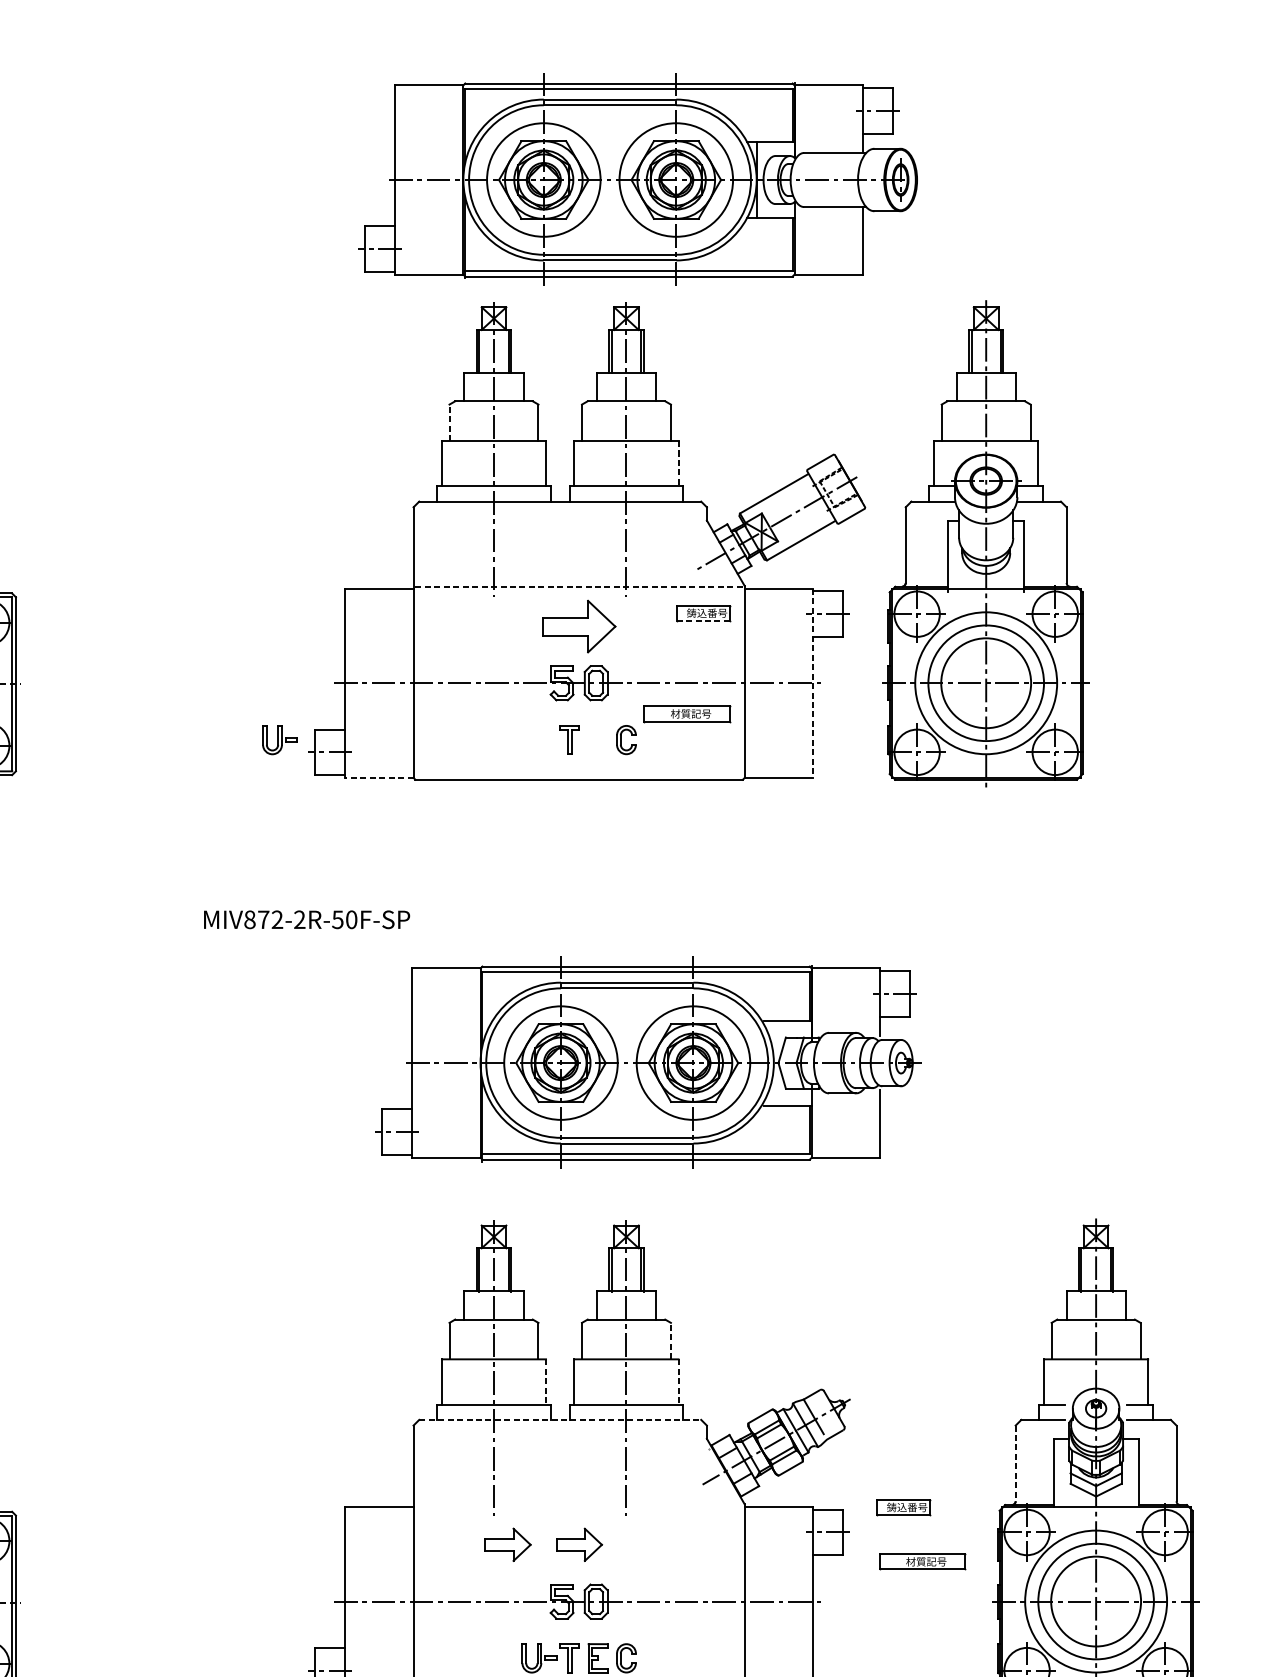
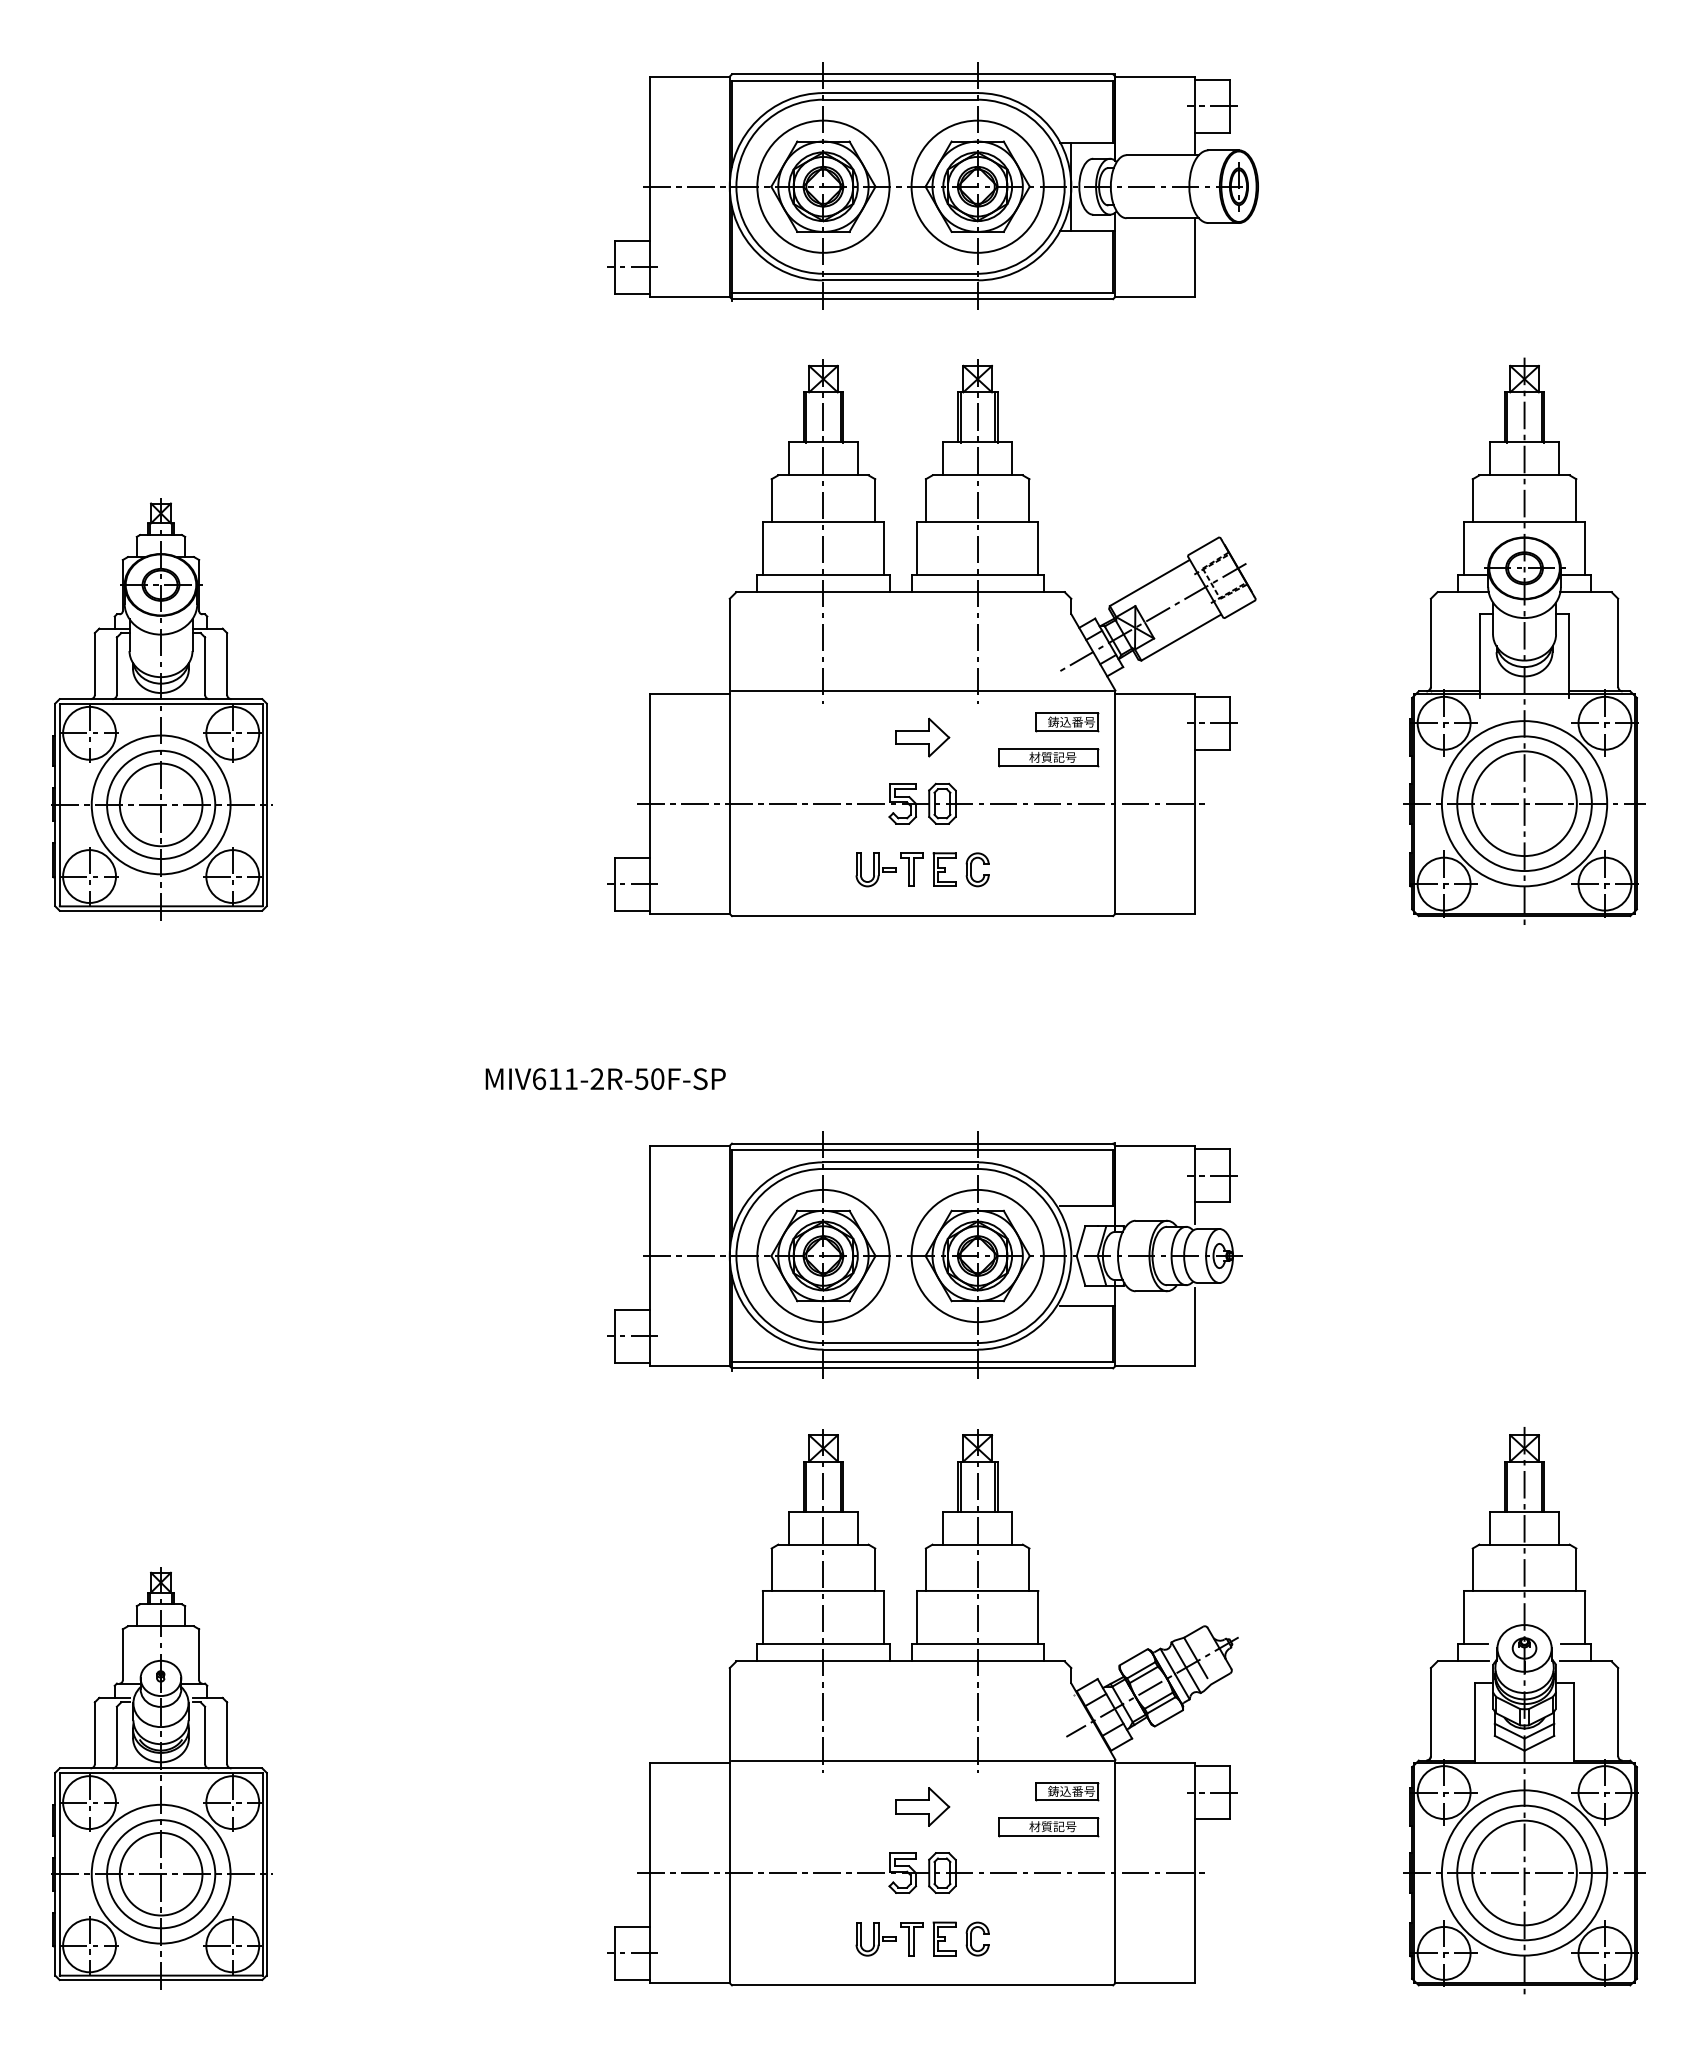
part: (637, 178) -> (932, 185), moved
line: (449, 422) -> (771, 499), dashed -> solid
line: (678, 464) -> (1038, 548), dashed -> solid
part: (986, 543) -> (1524, 640), moved
line: (579, 586) -> (922, 691), dashed -> solid
line: (702, 621) -> (1066, 731), dashed -> solid
part: (579, 626) -> (922, 737), size x0.62
line: (812, 683) -> (1194, 804), dashed -> solid
part: (687, 713) -> (1048, 757), moved
part: (279, 739) -> (875, 869), moved
part: (597, 739) -> (944, 869), added
line: (379, 777) -> (690, 913), dashed -> solid
text: (263, 919) -> (554, 1078), MIV872-2R-50F-SP -> MIV611-2R-50F-SP
part: (647, 1061) -> (924, 1254), moved
line: (670, 1340) -> (1029, 1569), dashed -> solid
line: (546, 1382) -> (884, 1617), dashed -> solid
line: (678, 1382) -> (1038, 1617), dashed -> solid
line: (561, 1419) -> (901, 1661), dashed -> solid
line: (1015, 1463) -> (1430, 1712), dashed -> solid
line: (579, 1504) -> (922, 1760), added
part: (903, 1507) -> (1067, 1791), moved
part: (507, 1544) -> (839, 1806), removed
part: (922, 1562) -> (1048, 1827), moved

